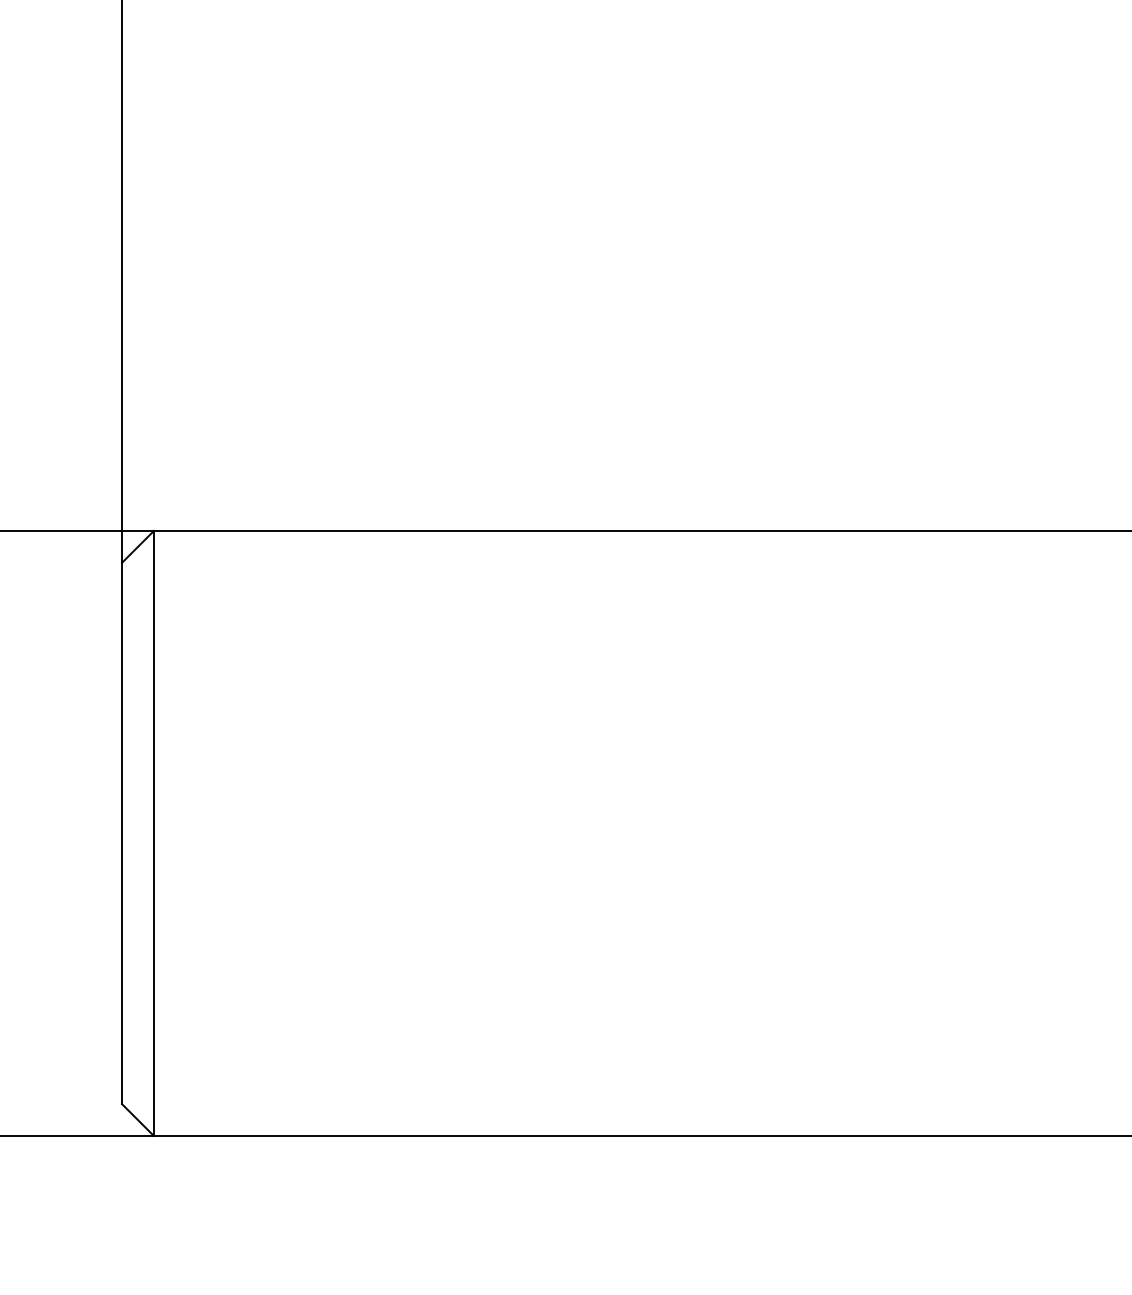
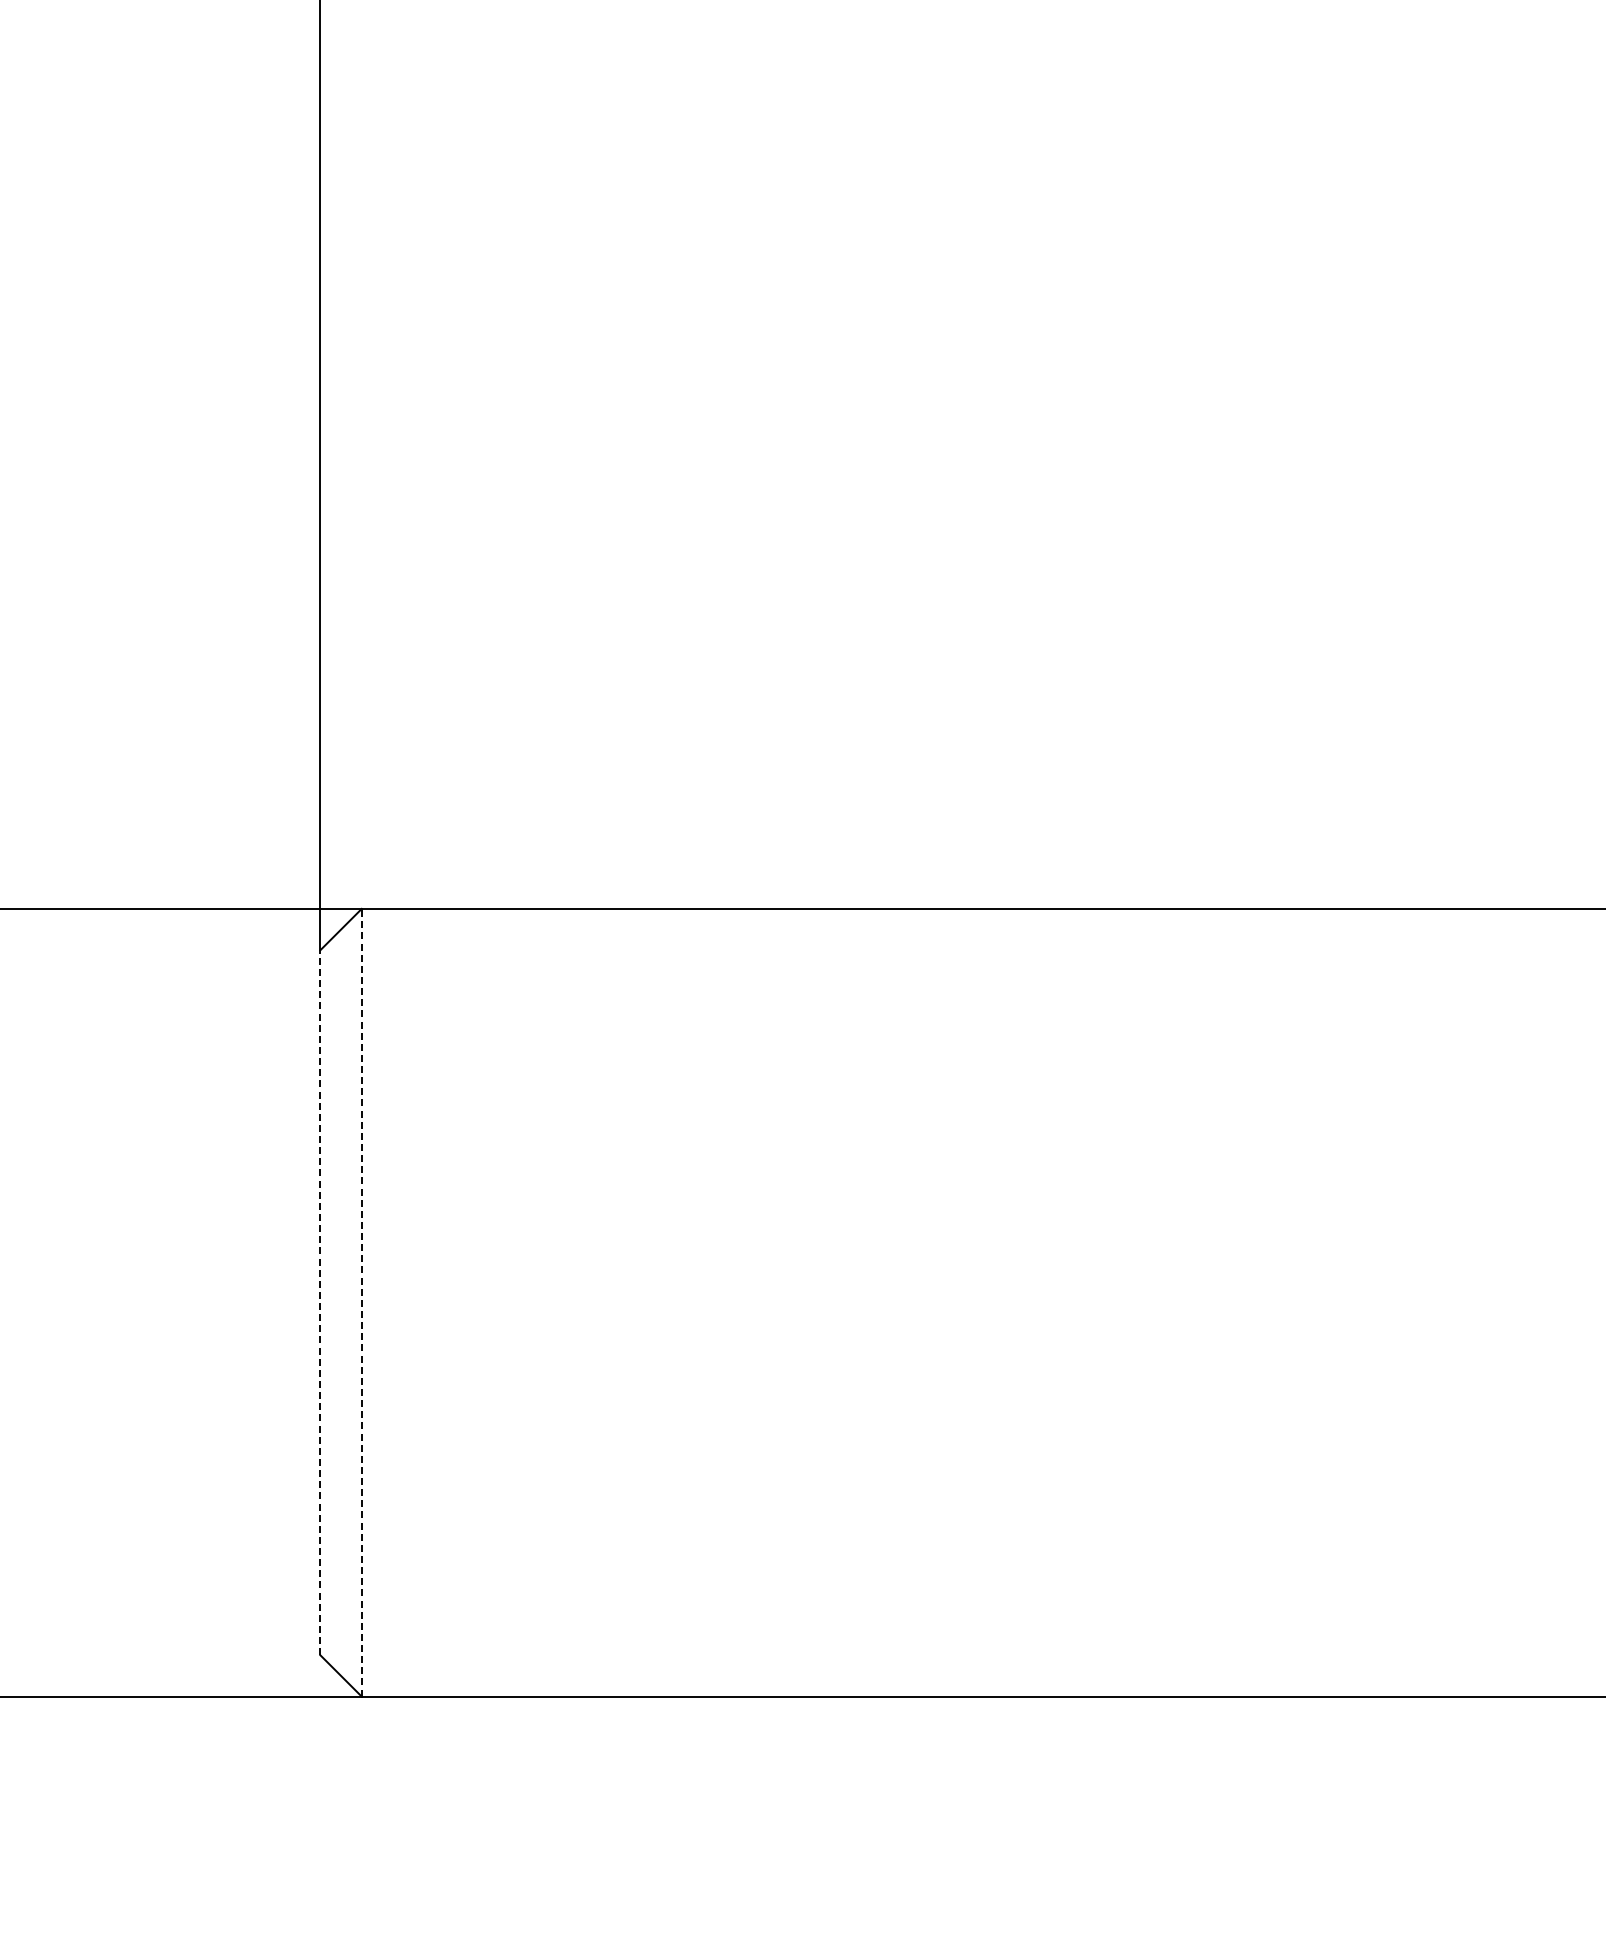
line: (122, 833) -> (320, 1302), solid -> dashed
line: (153, 833) -> (361, 1302), solid -> dashed

